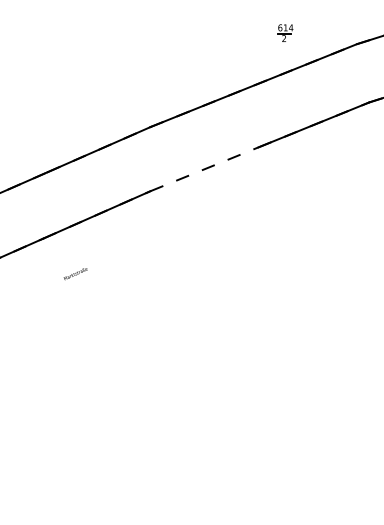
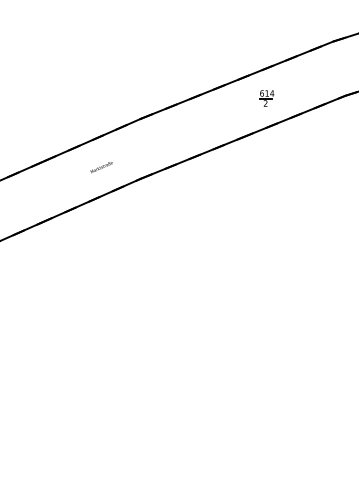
part: (285, 32) -> (266, 97), moved
line: (204, 169) -> (191, 158), added
text: (75, 274) -> (101, 167), moved

